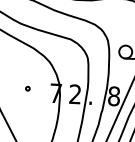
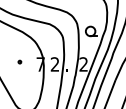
text: (113, 96) -> (83, 64), 8 -> 2

